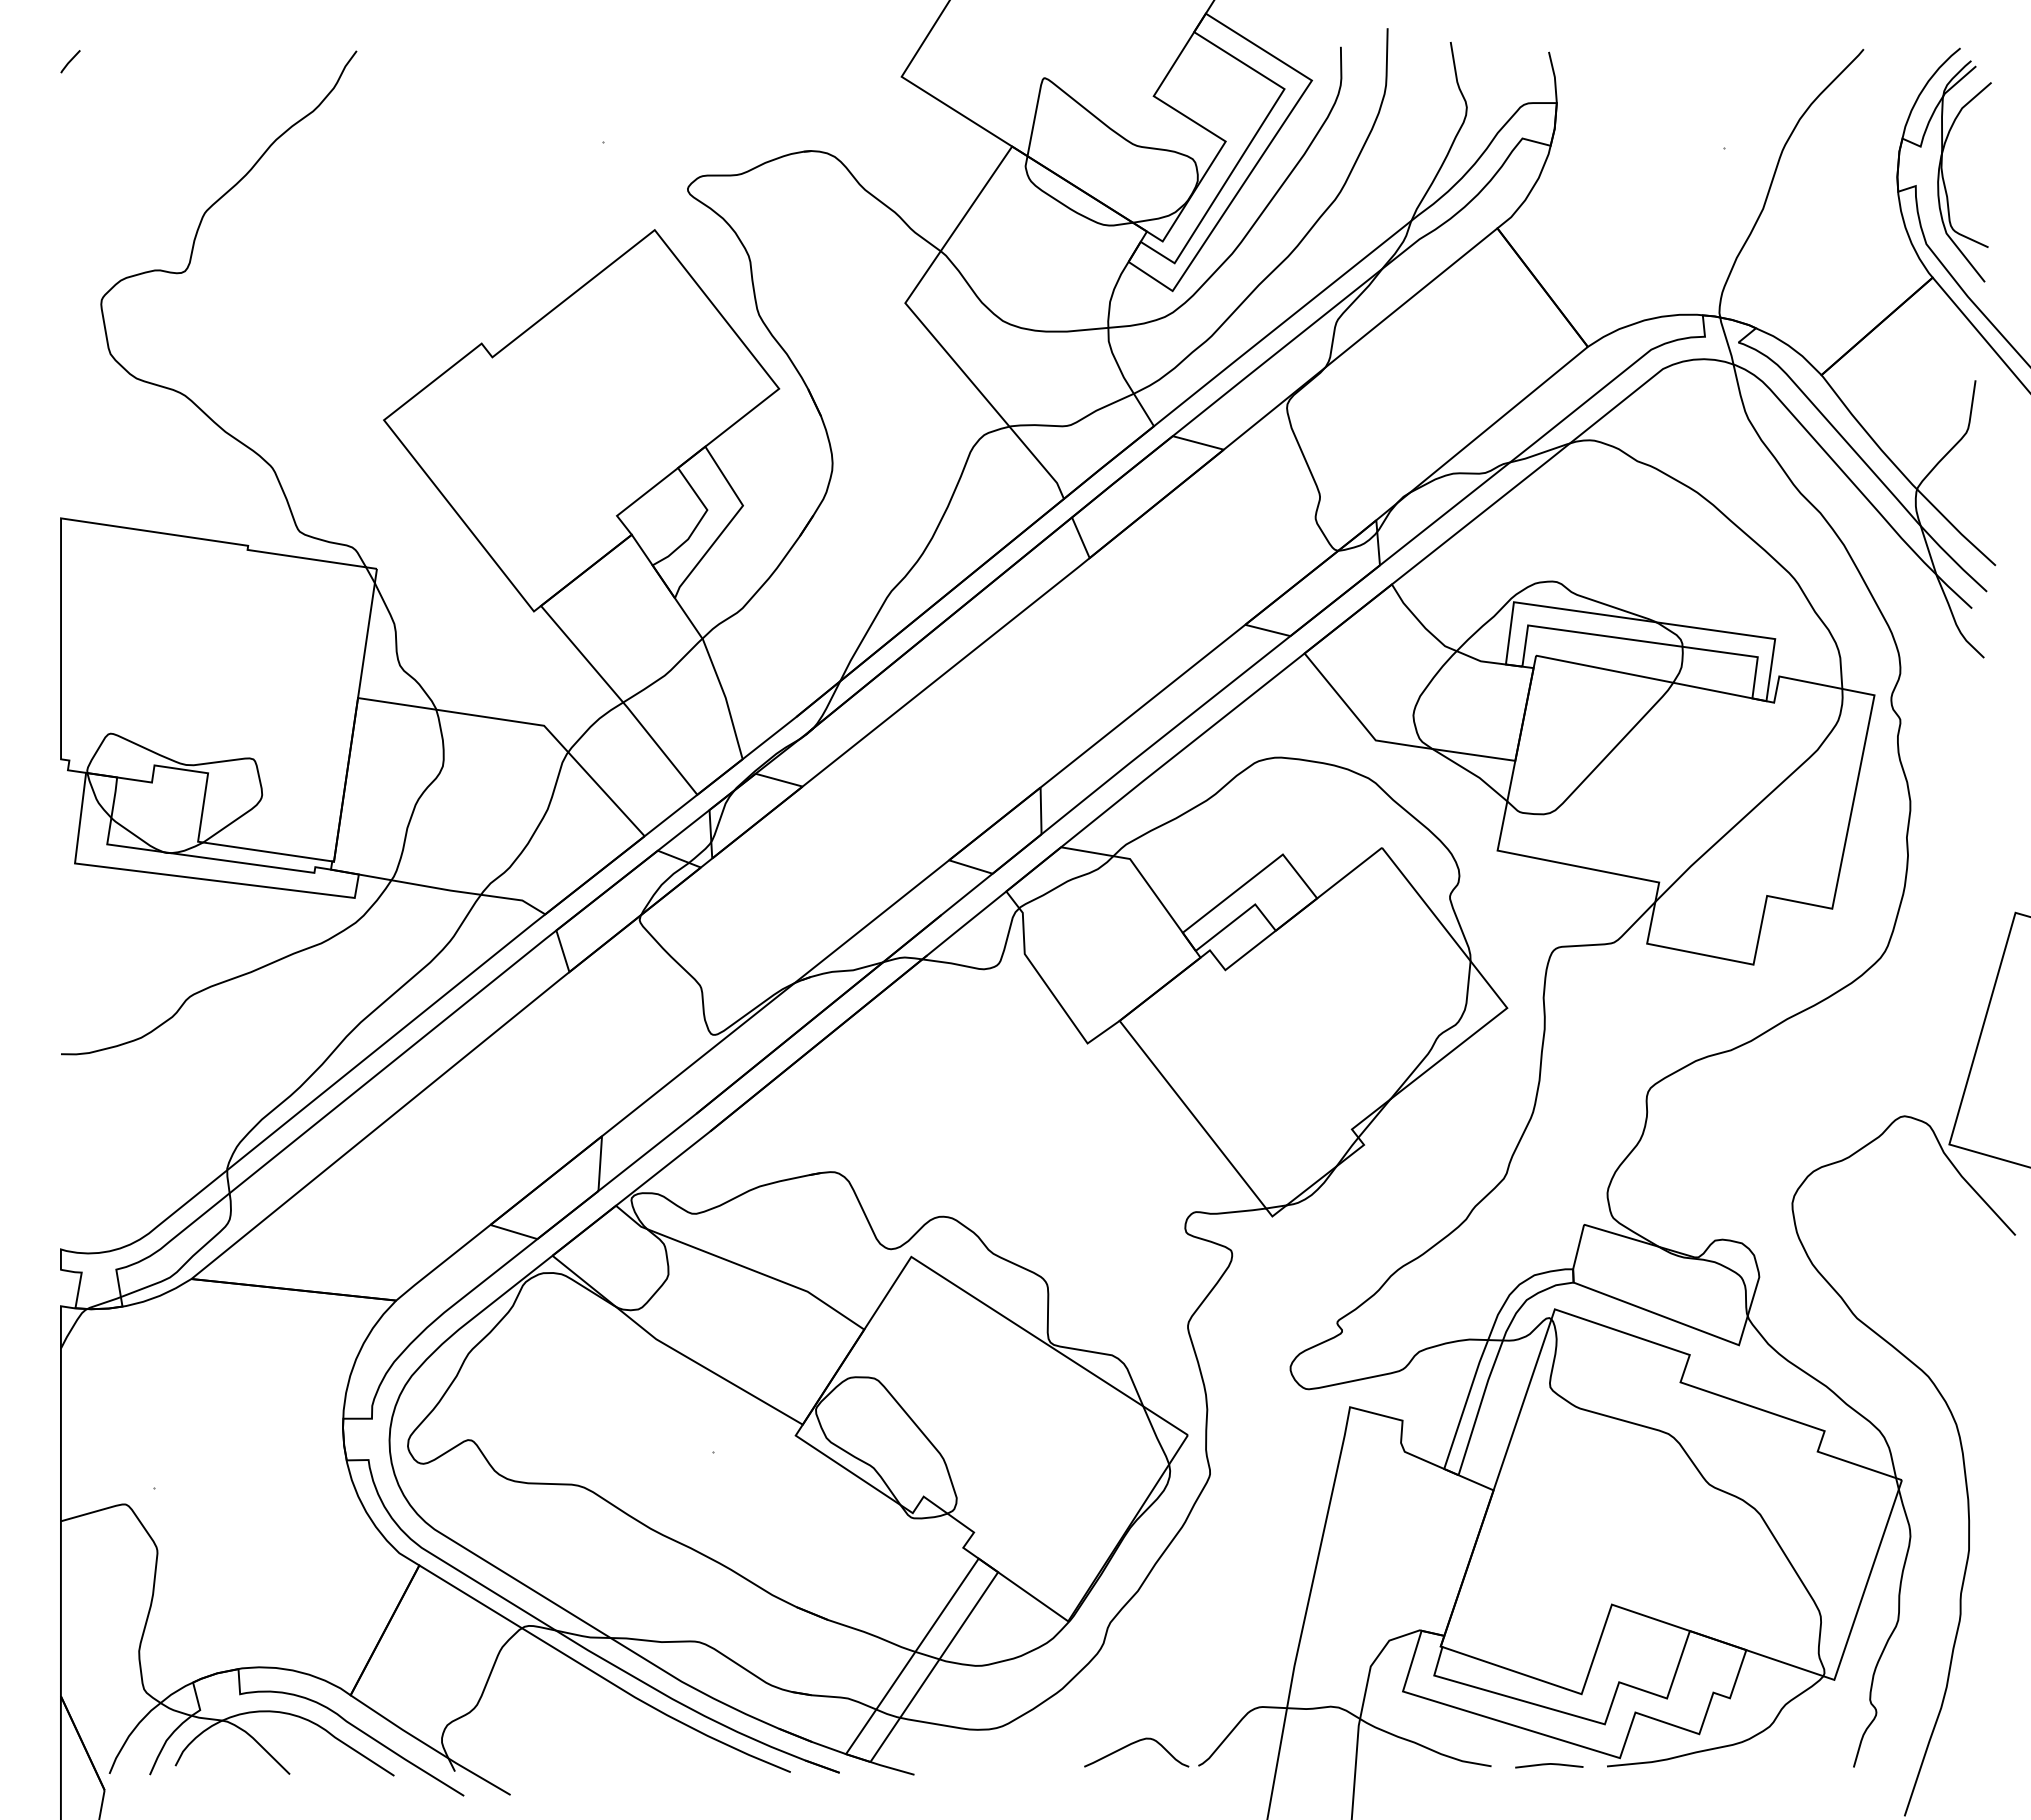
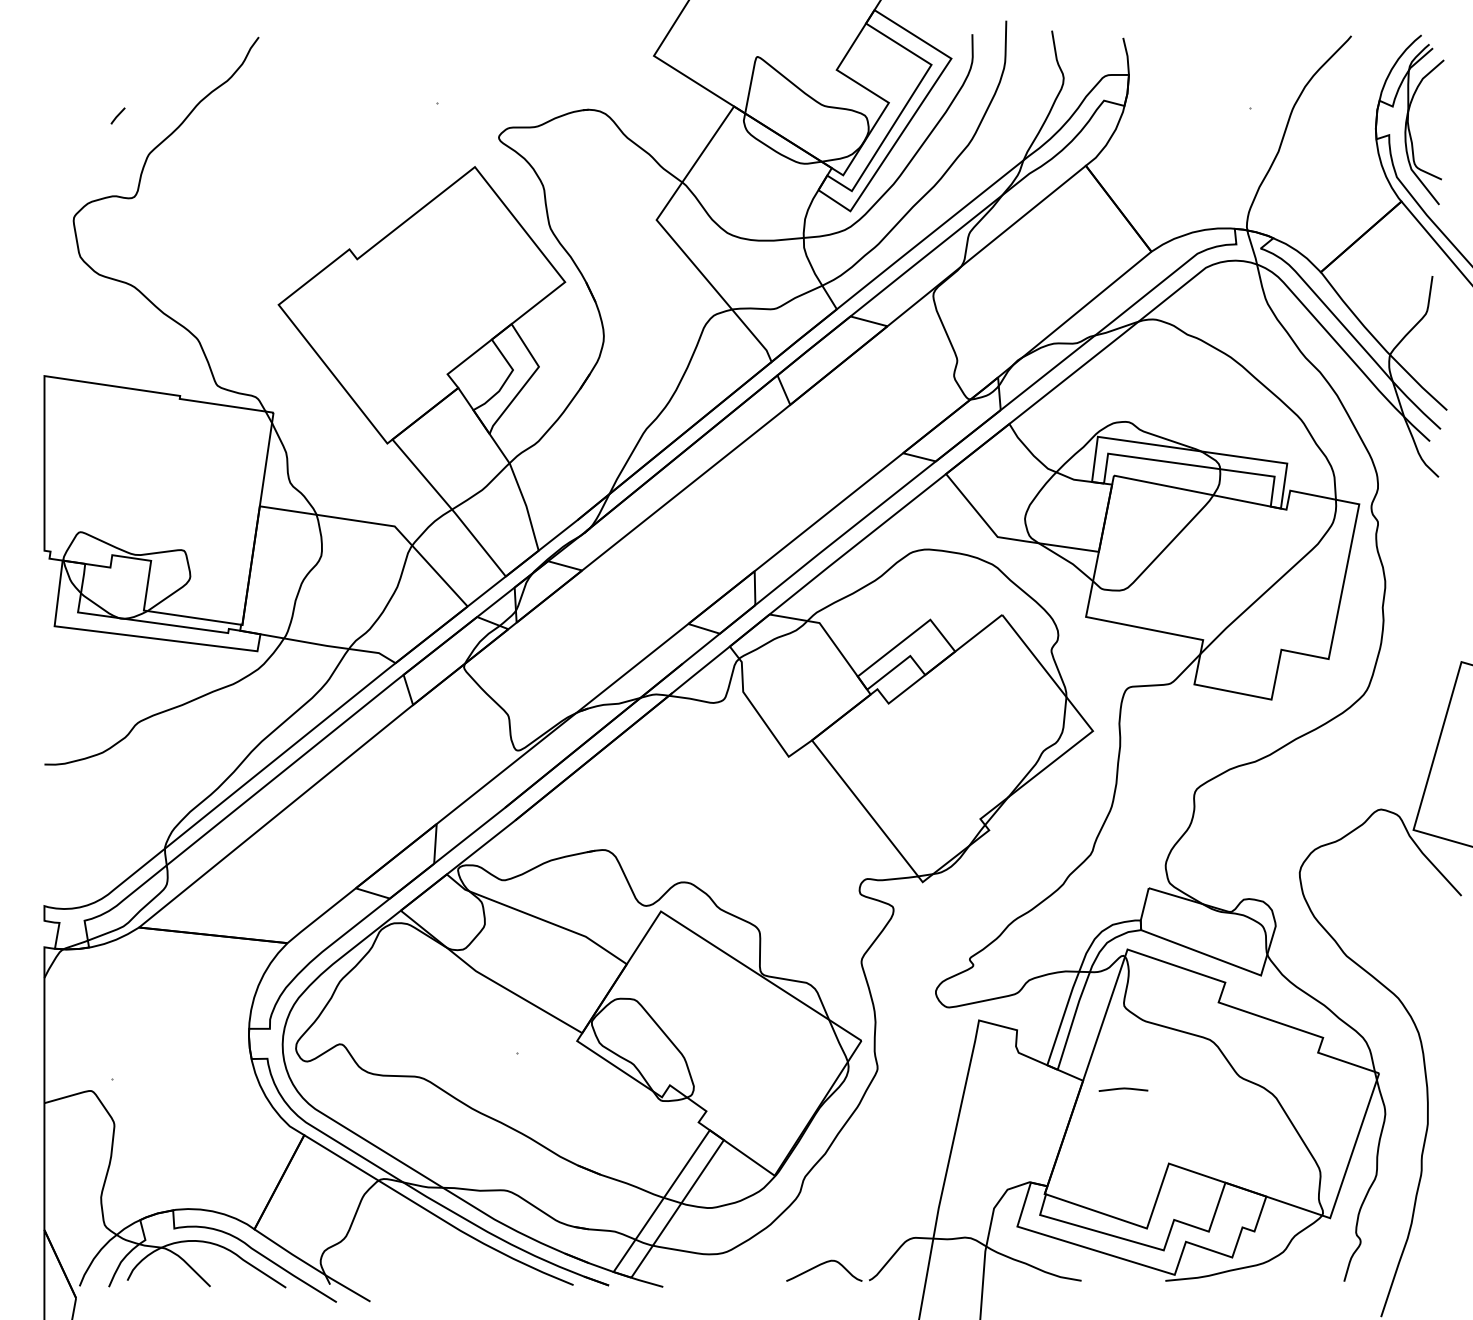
line: (70, 61) -> (118, 115), moved
line: (1549, 1764) -> (1123, 1088), moved

